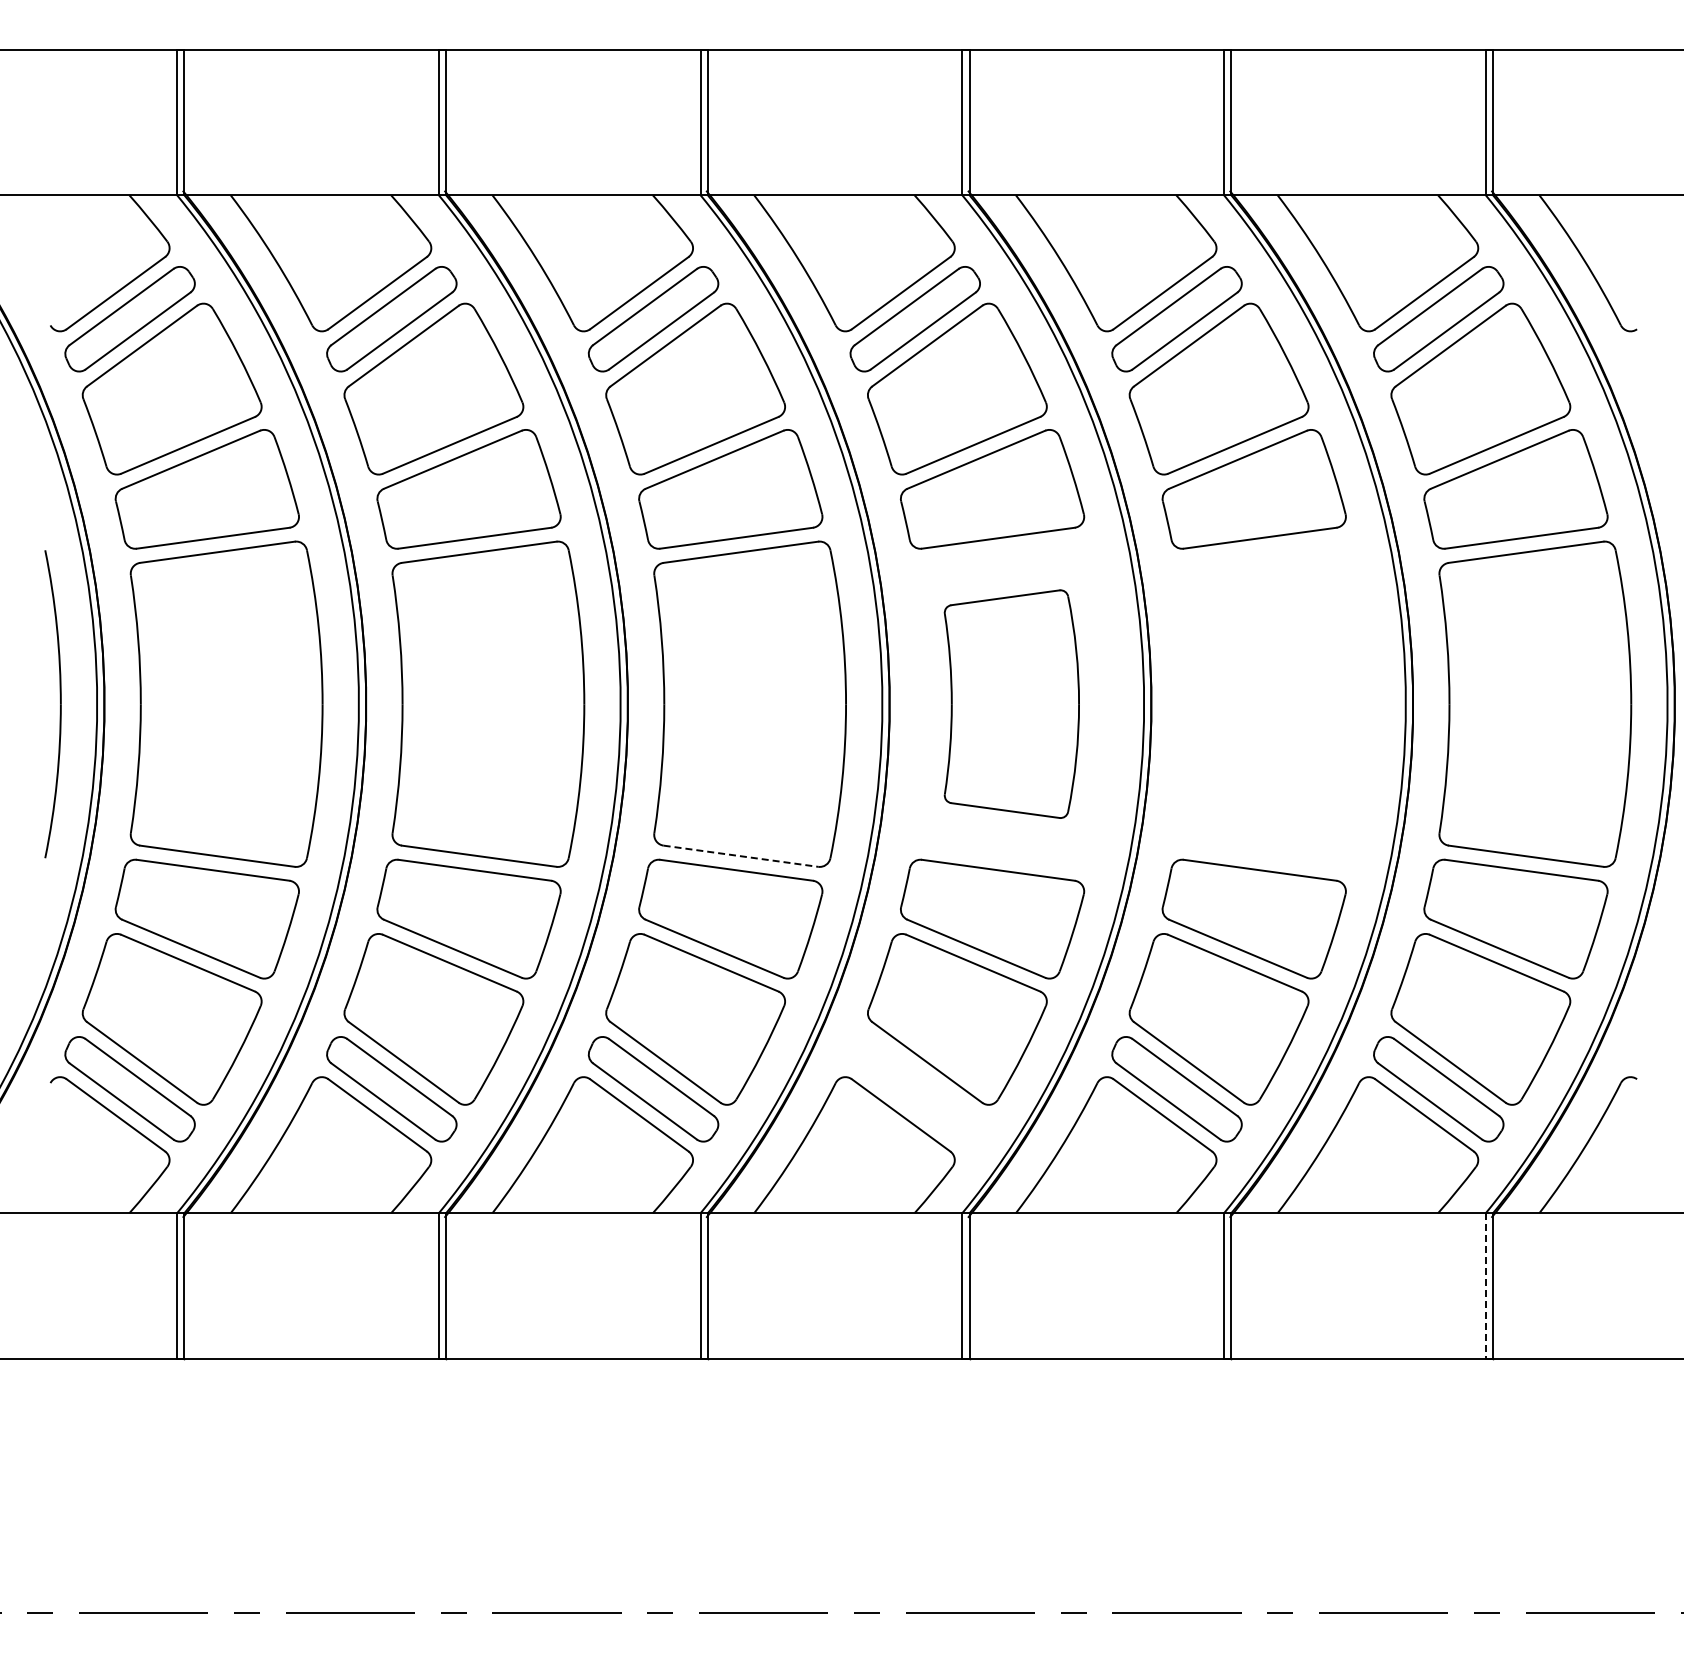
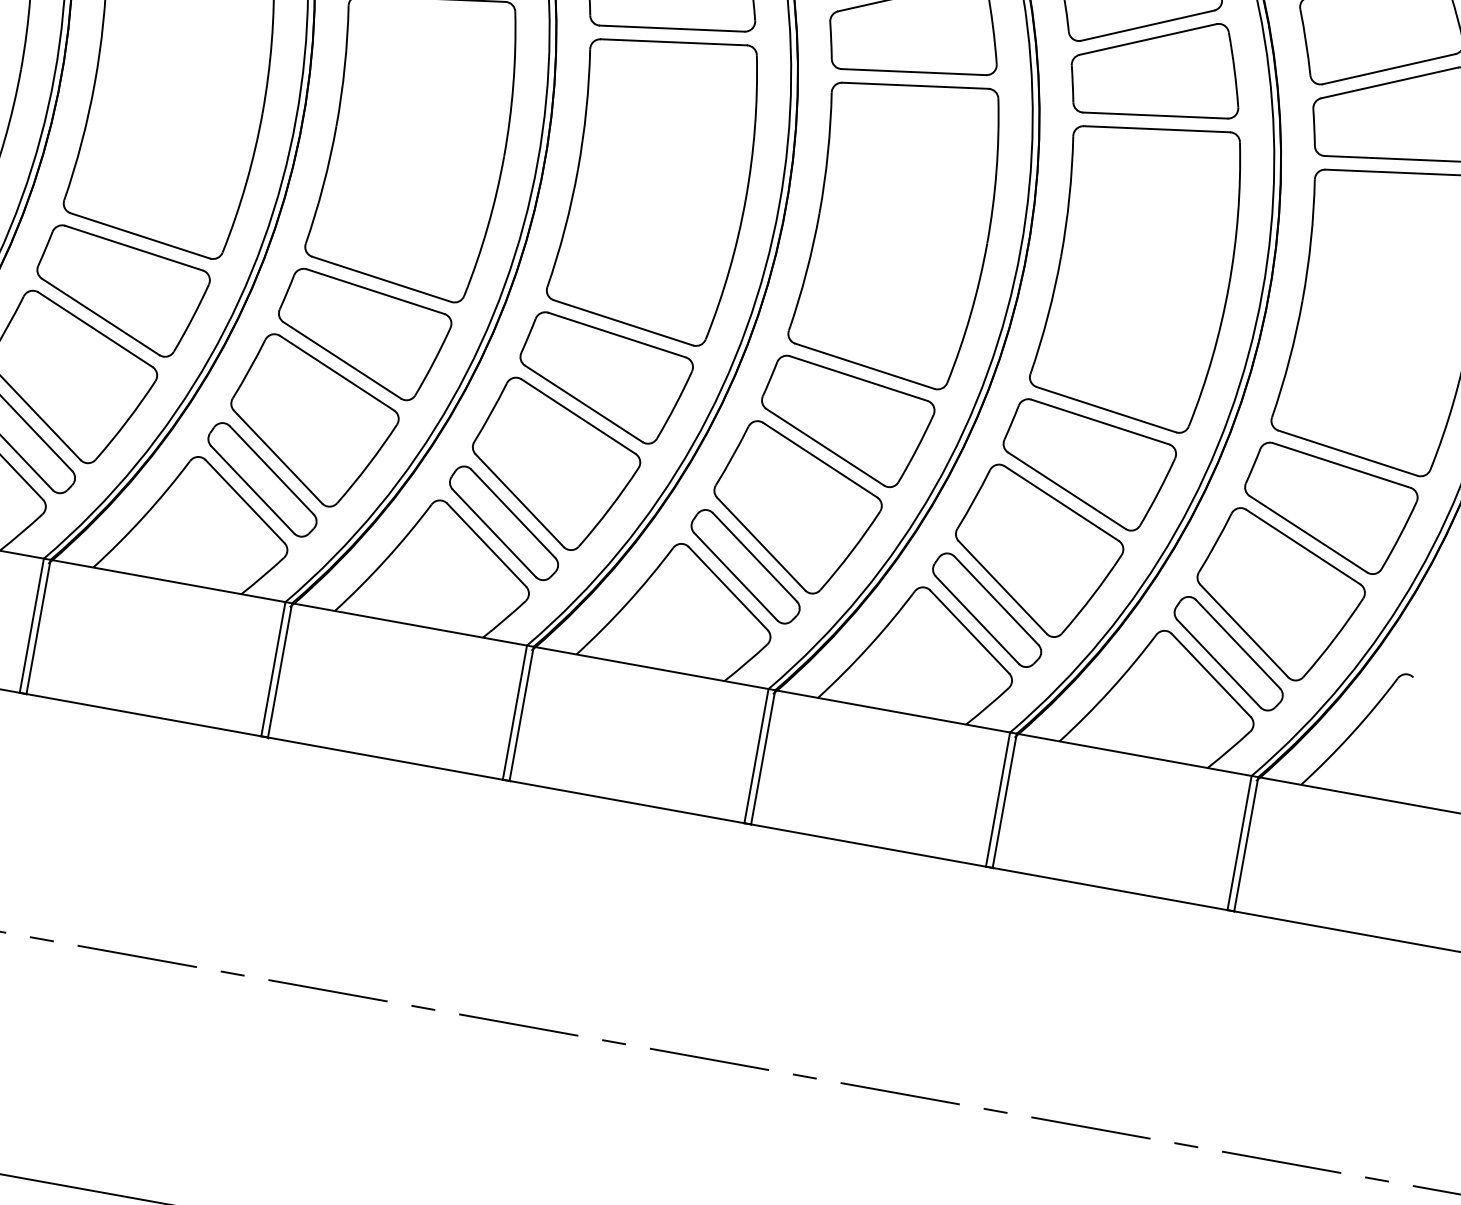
part: (1011, 703) -> (898, 226), size x1.43
part: (1273, 703) -> (1140, 270), added
line: (741, 856) -> (623, 323), dashed -> solid
part: (914, 1089) -> (744, 566), added
line: (1485, 1285) -> (1239, 842), dashed -> solid

